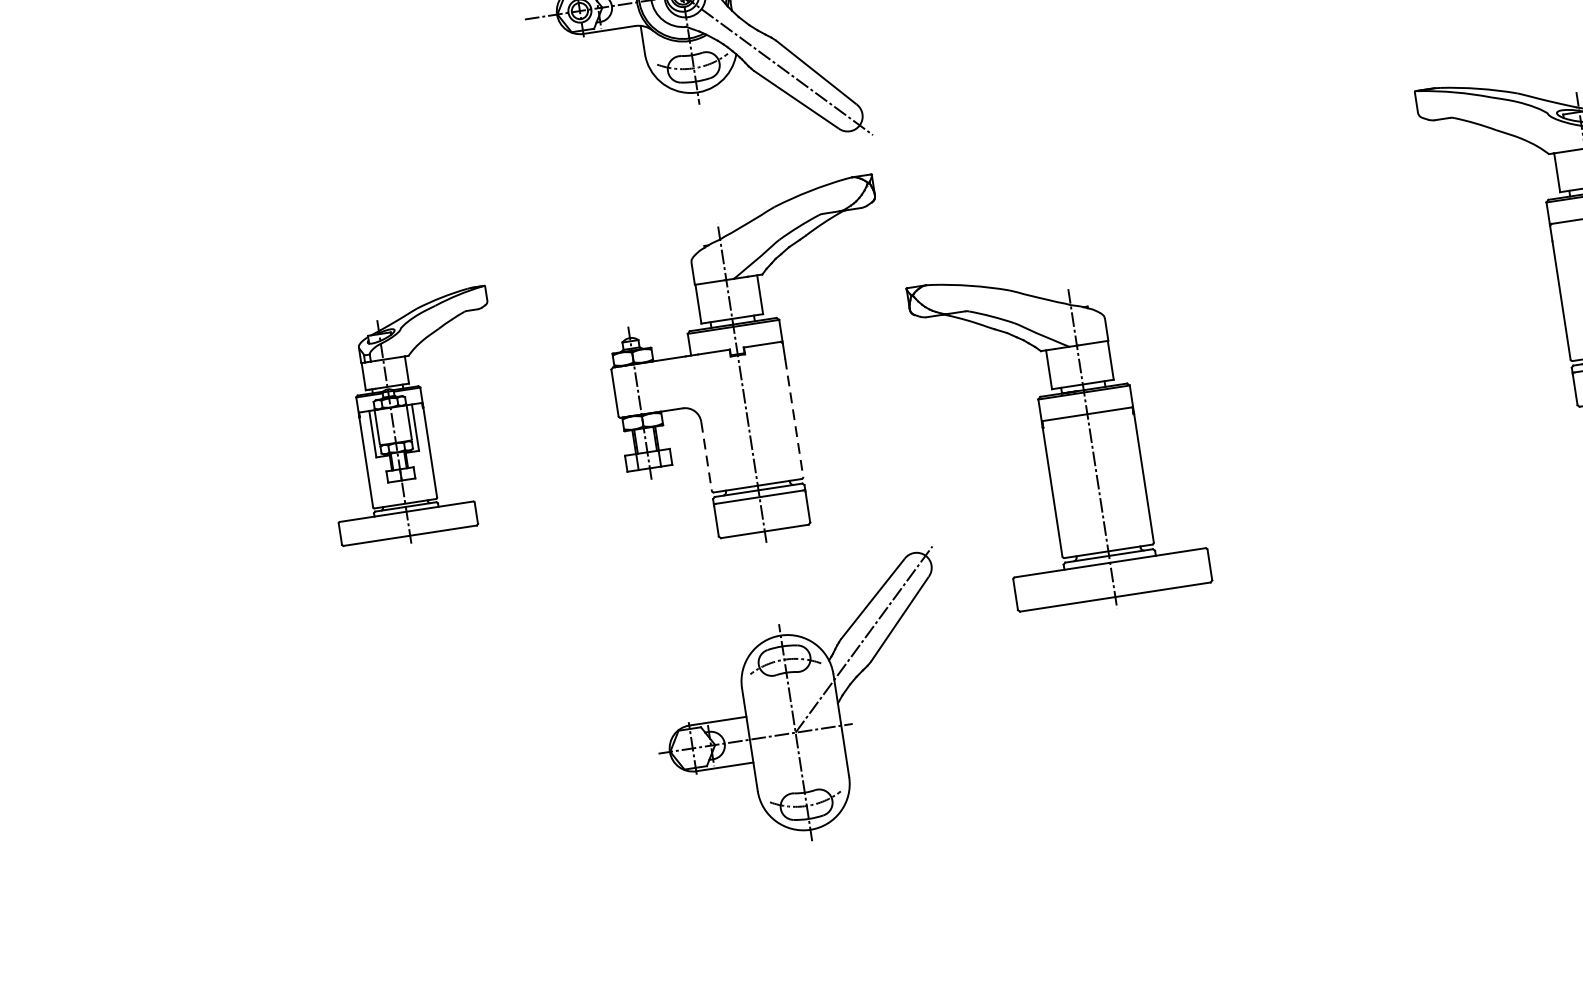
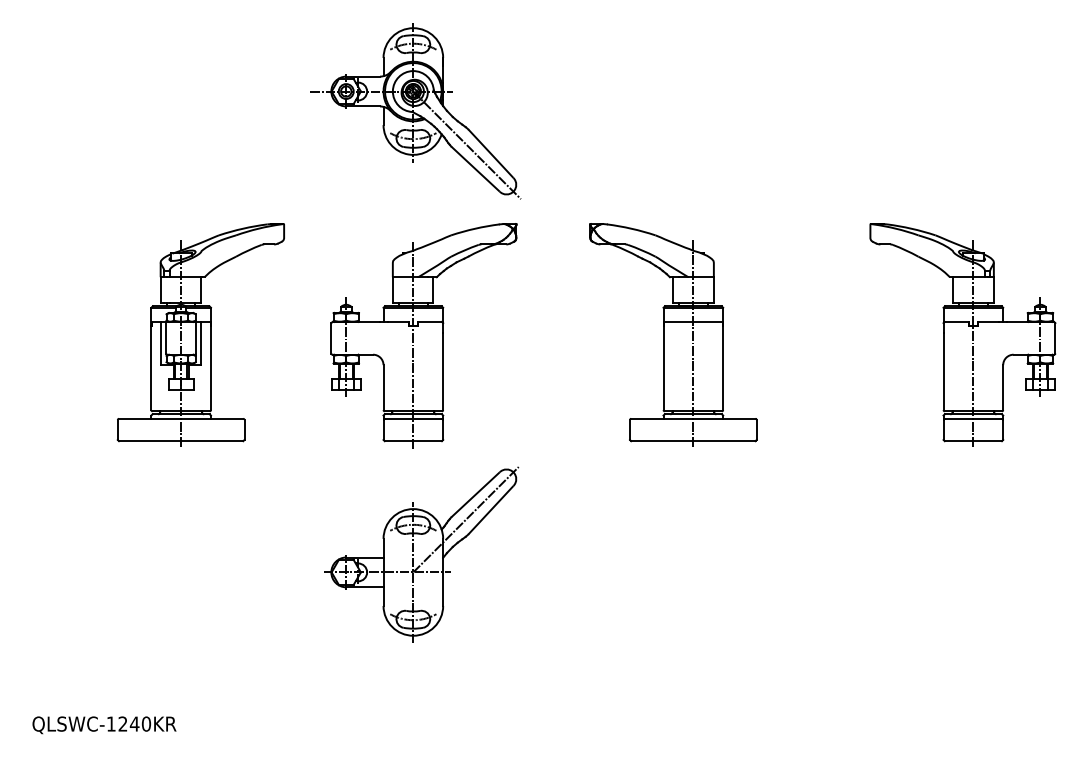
part: (413, 417) -> (200, 334), size x1.43
line: (794, 417) -> (443, 371), dashed -> solid
part: (1059, 438) -> (673, 334), moved
line: (706, 456) -> (383, 387), dashed -> solid

